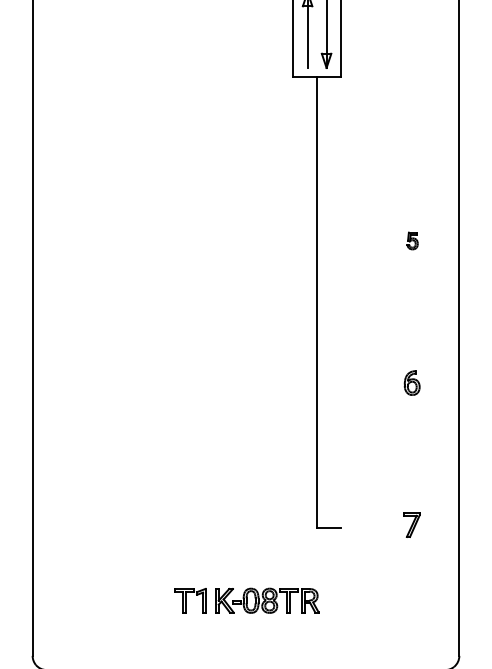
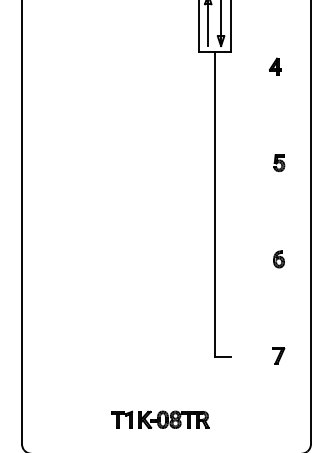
part: (406, 98) -> (275, 66), added
part: (412, 241) -> (279, 163), size x1.43
part: (247, 600) -> (160, 419), moved

